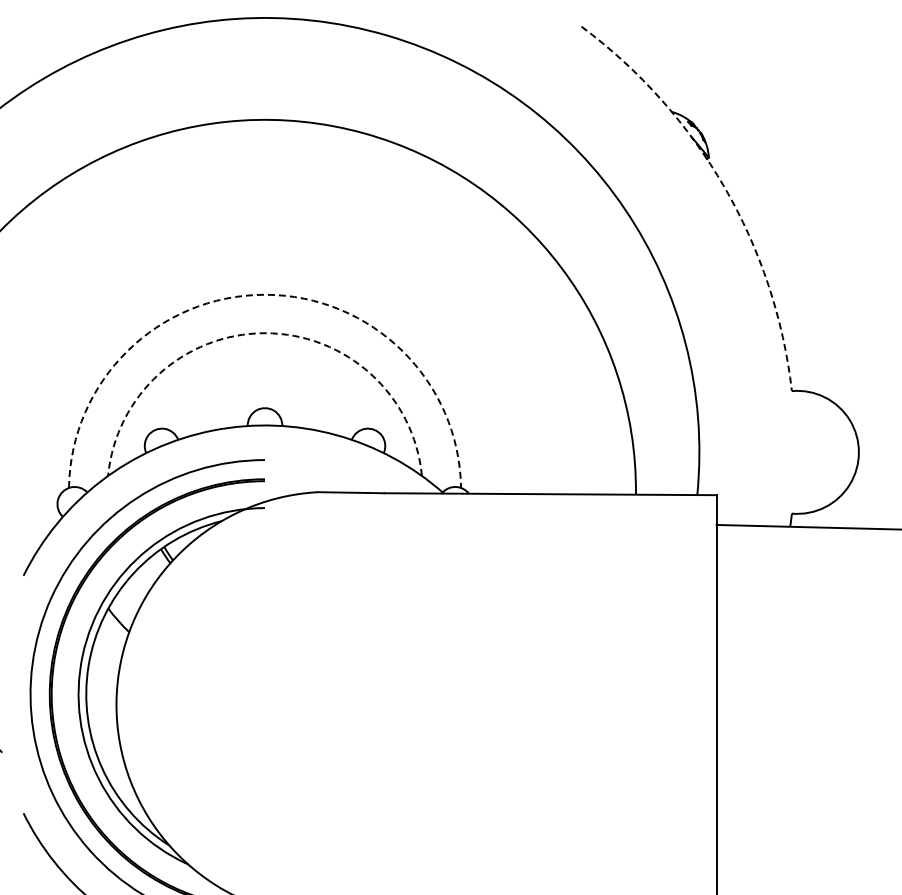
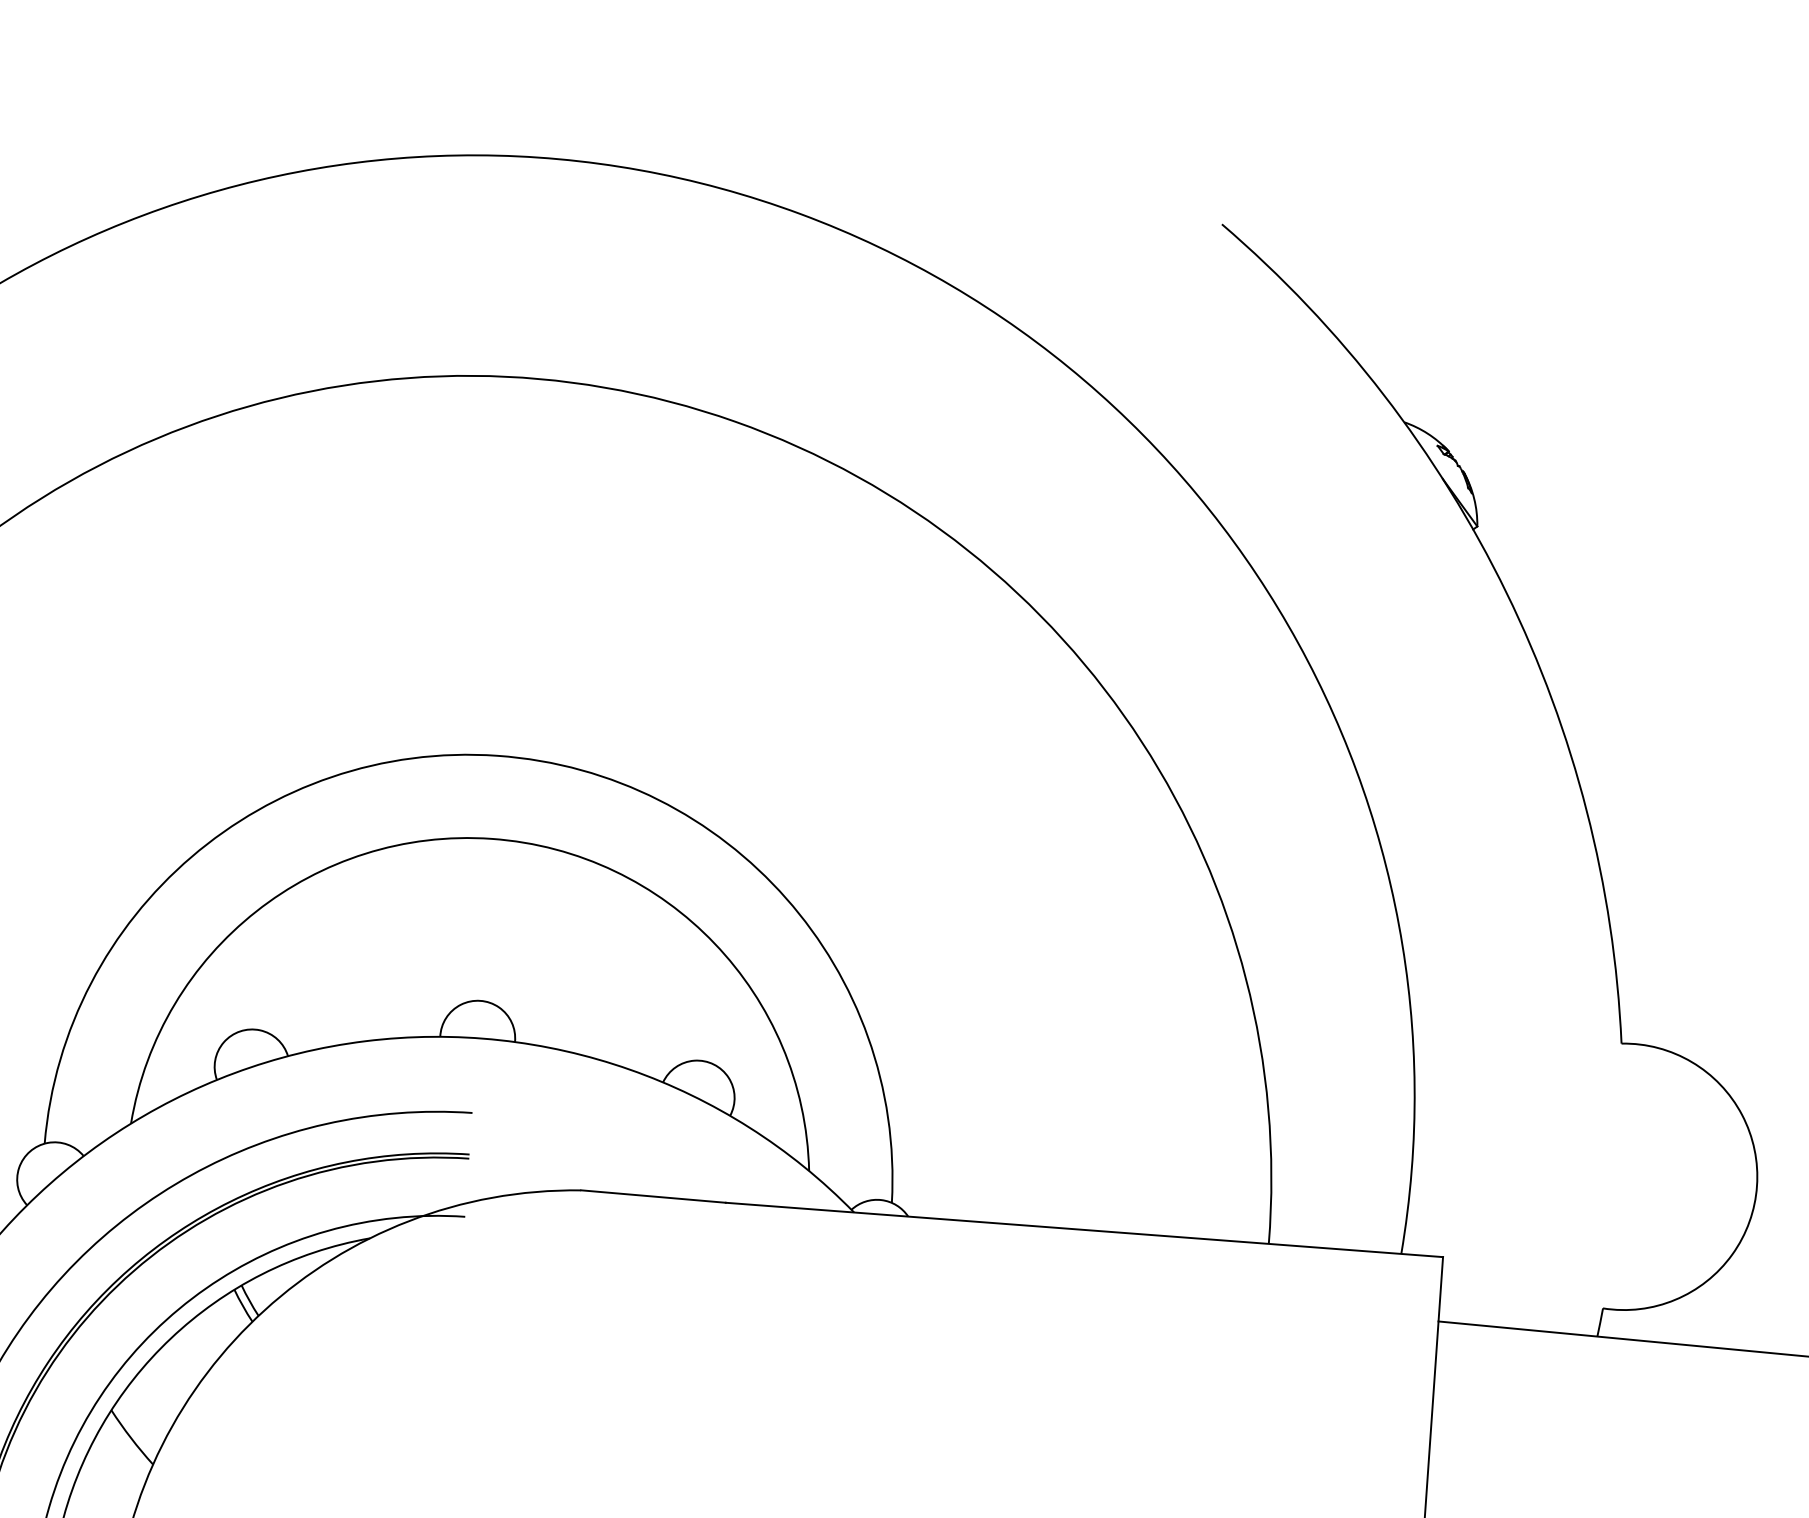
arc: (724, 187) -> (1506, 593), dashed -> solid
arc: (265, 294) -> (498, 755), dashed -> solid
arc: (265, 333) -> (492, 839), dashed -> solid

